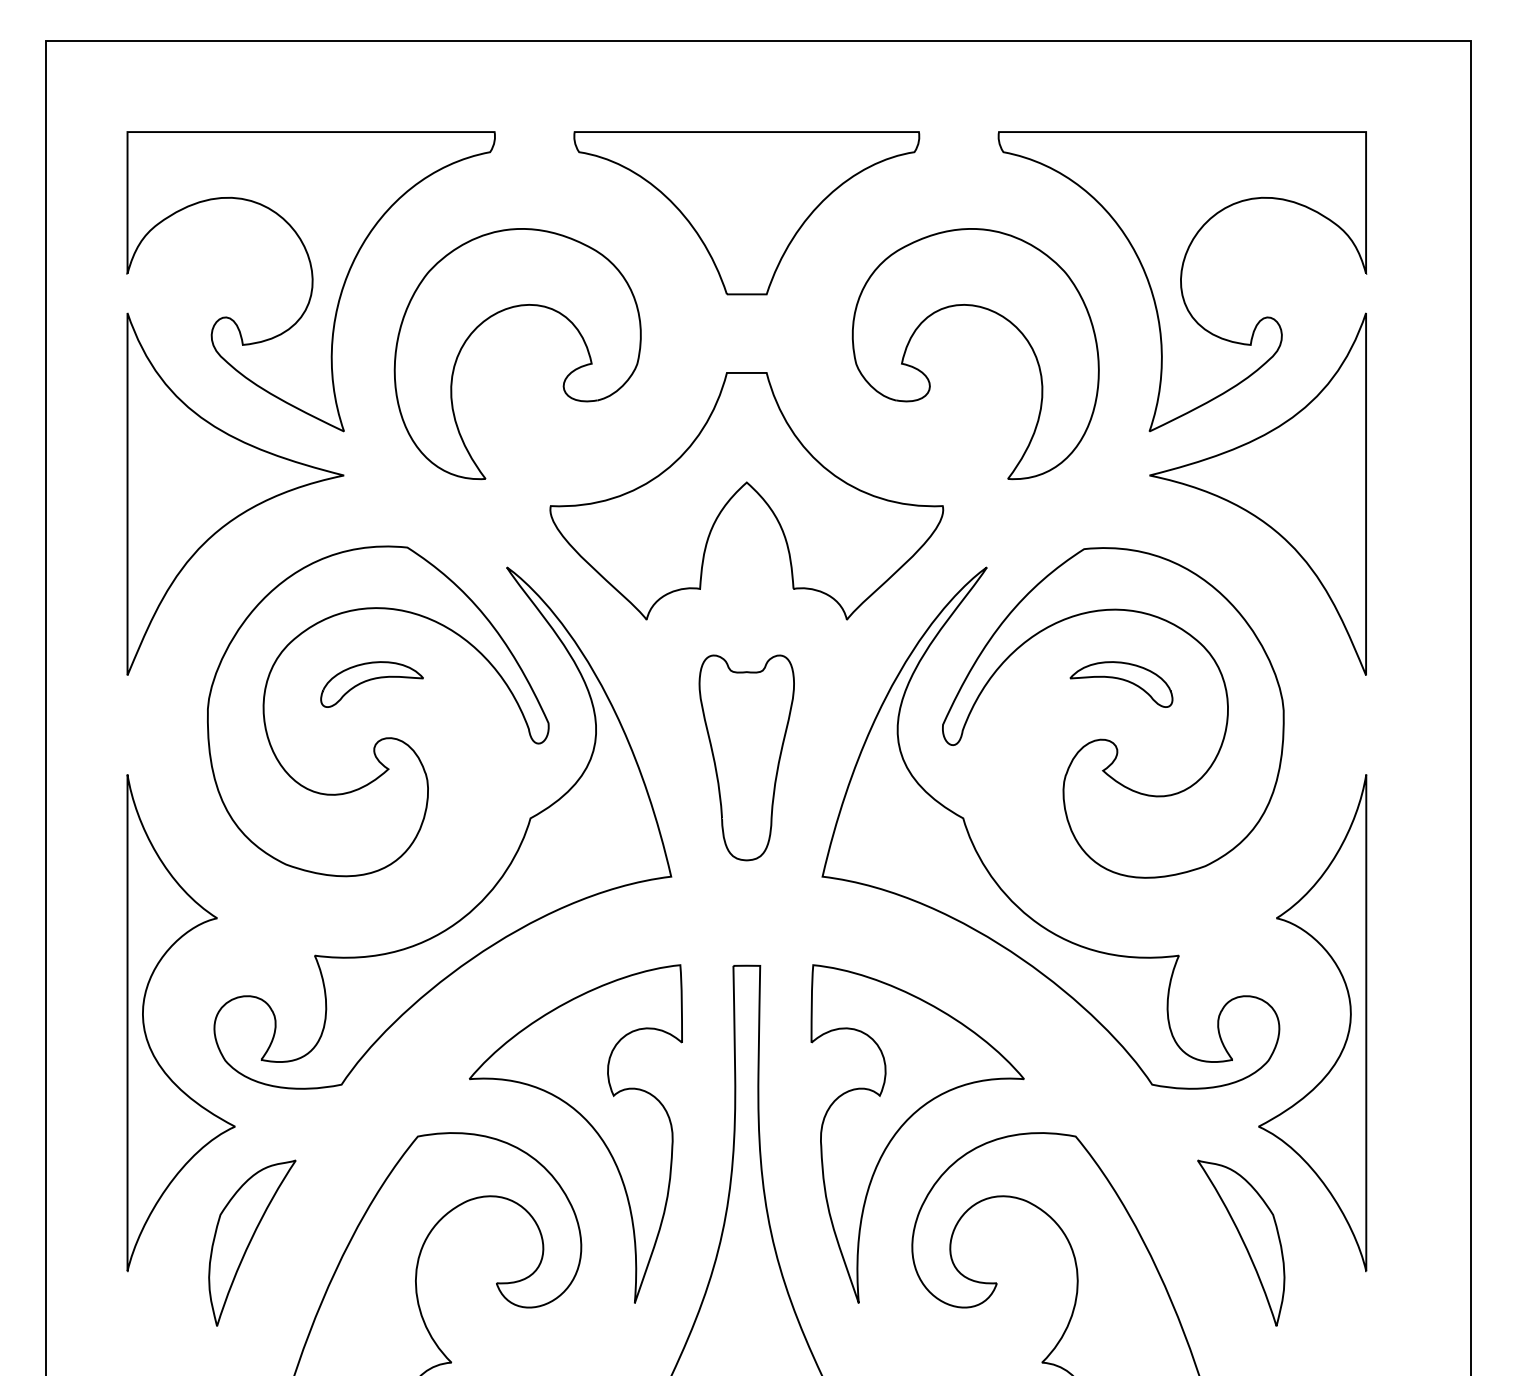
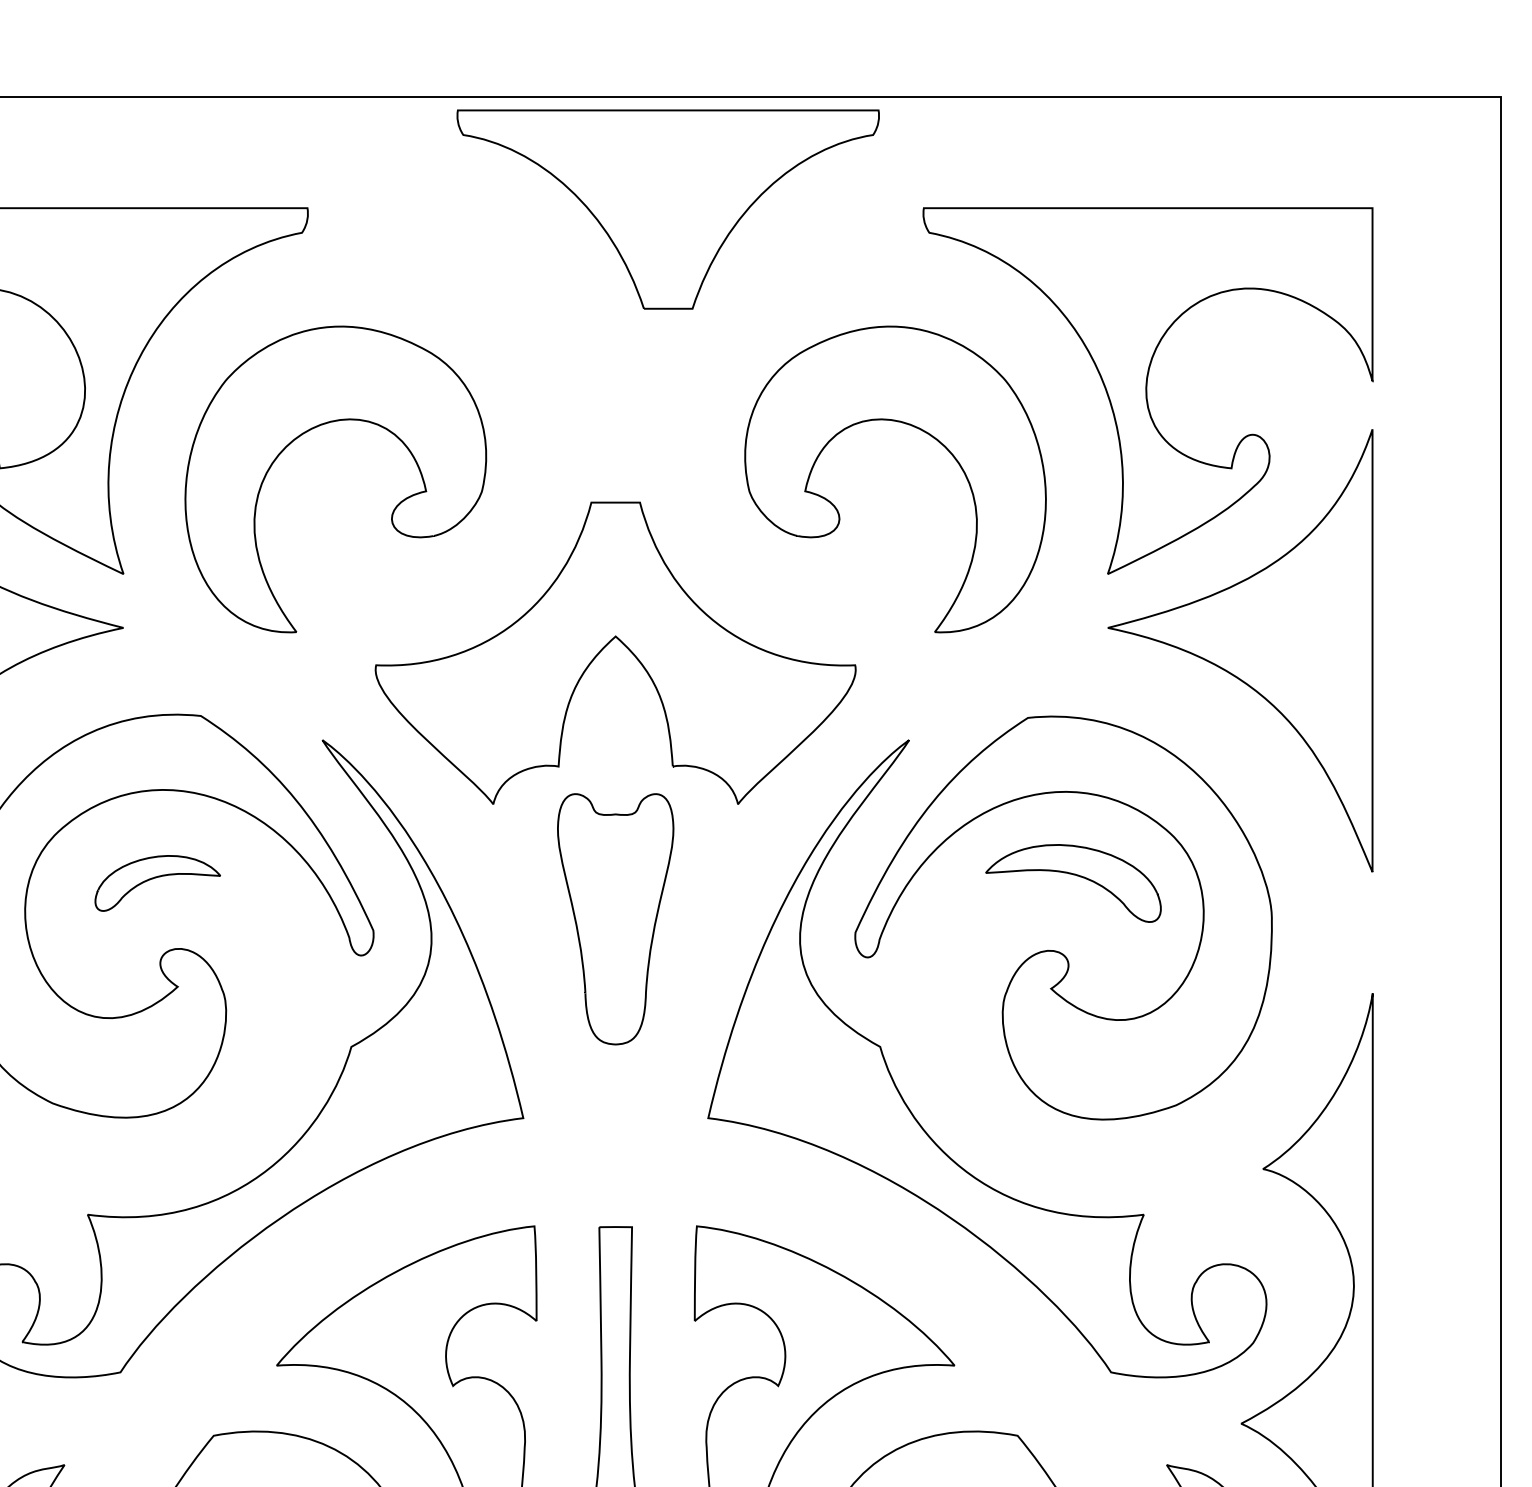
part: (746, 213) -> (667, 209), moved
part: (1121, 684) -> (1073, 883), size x1.4
part: (746, 757) -> (615, 918), moved

